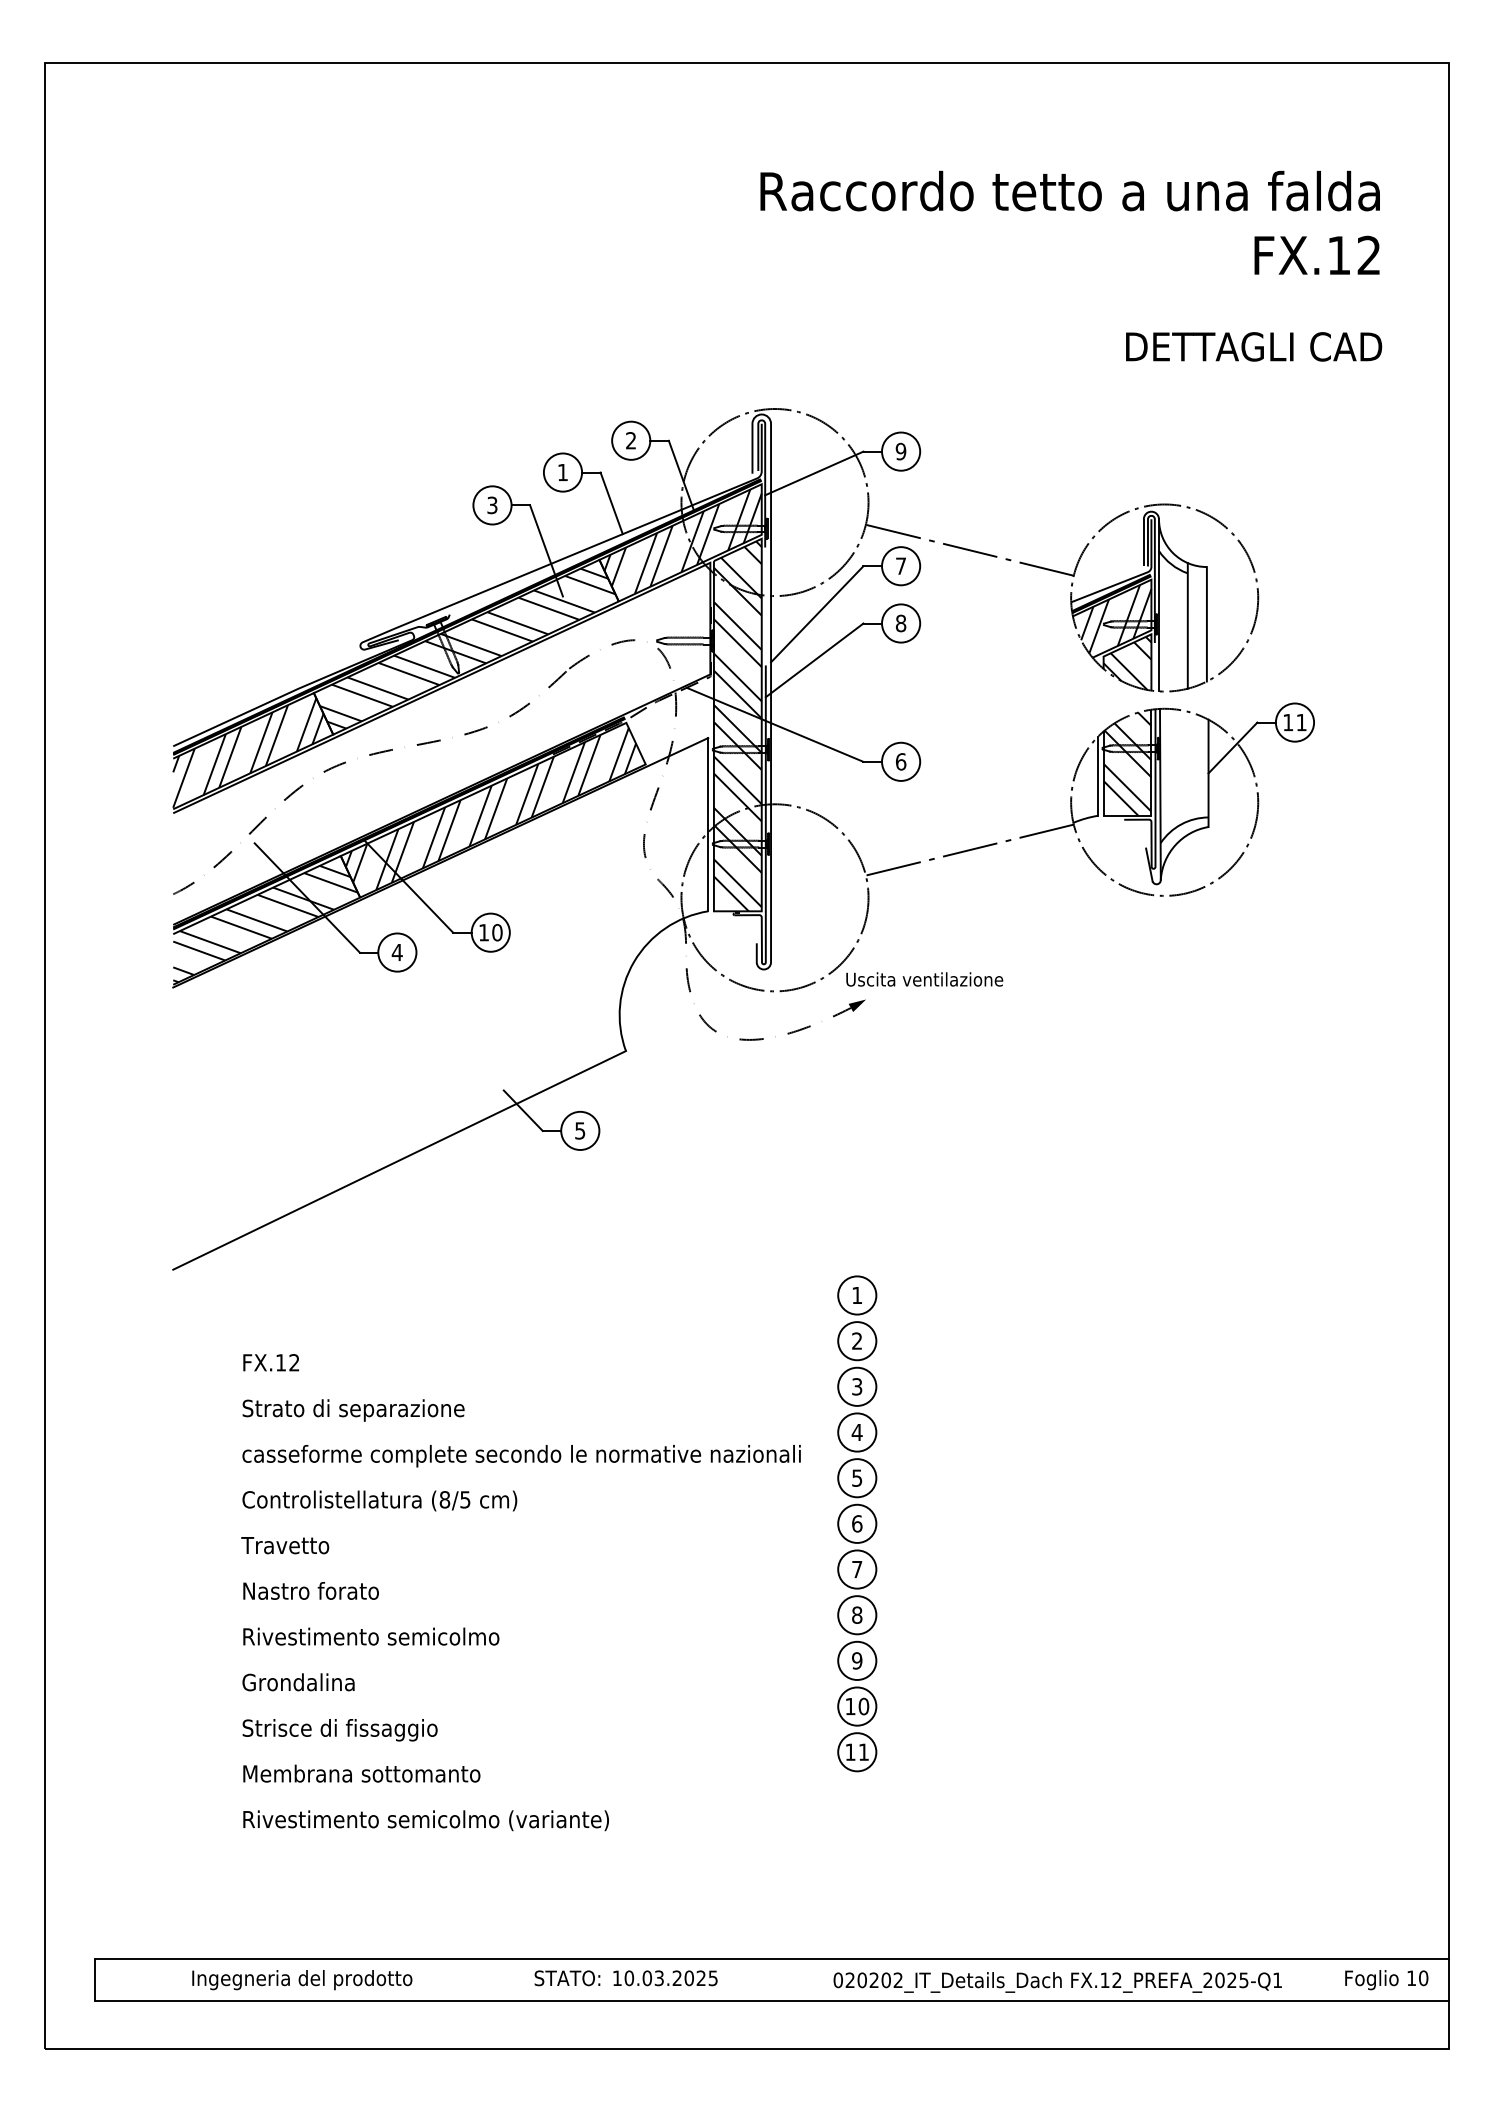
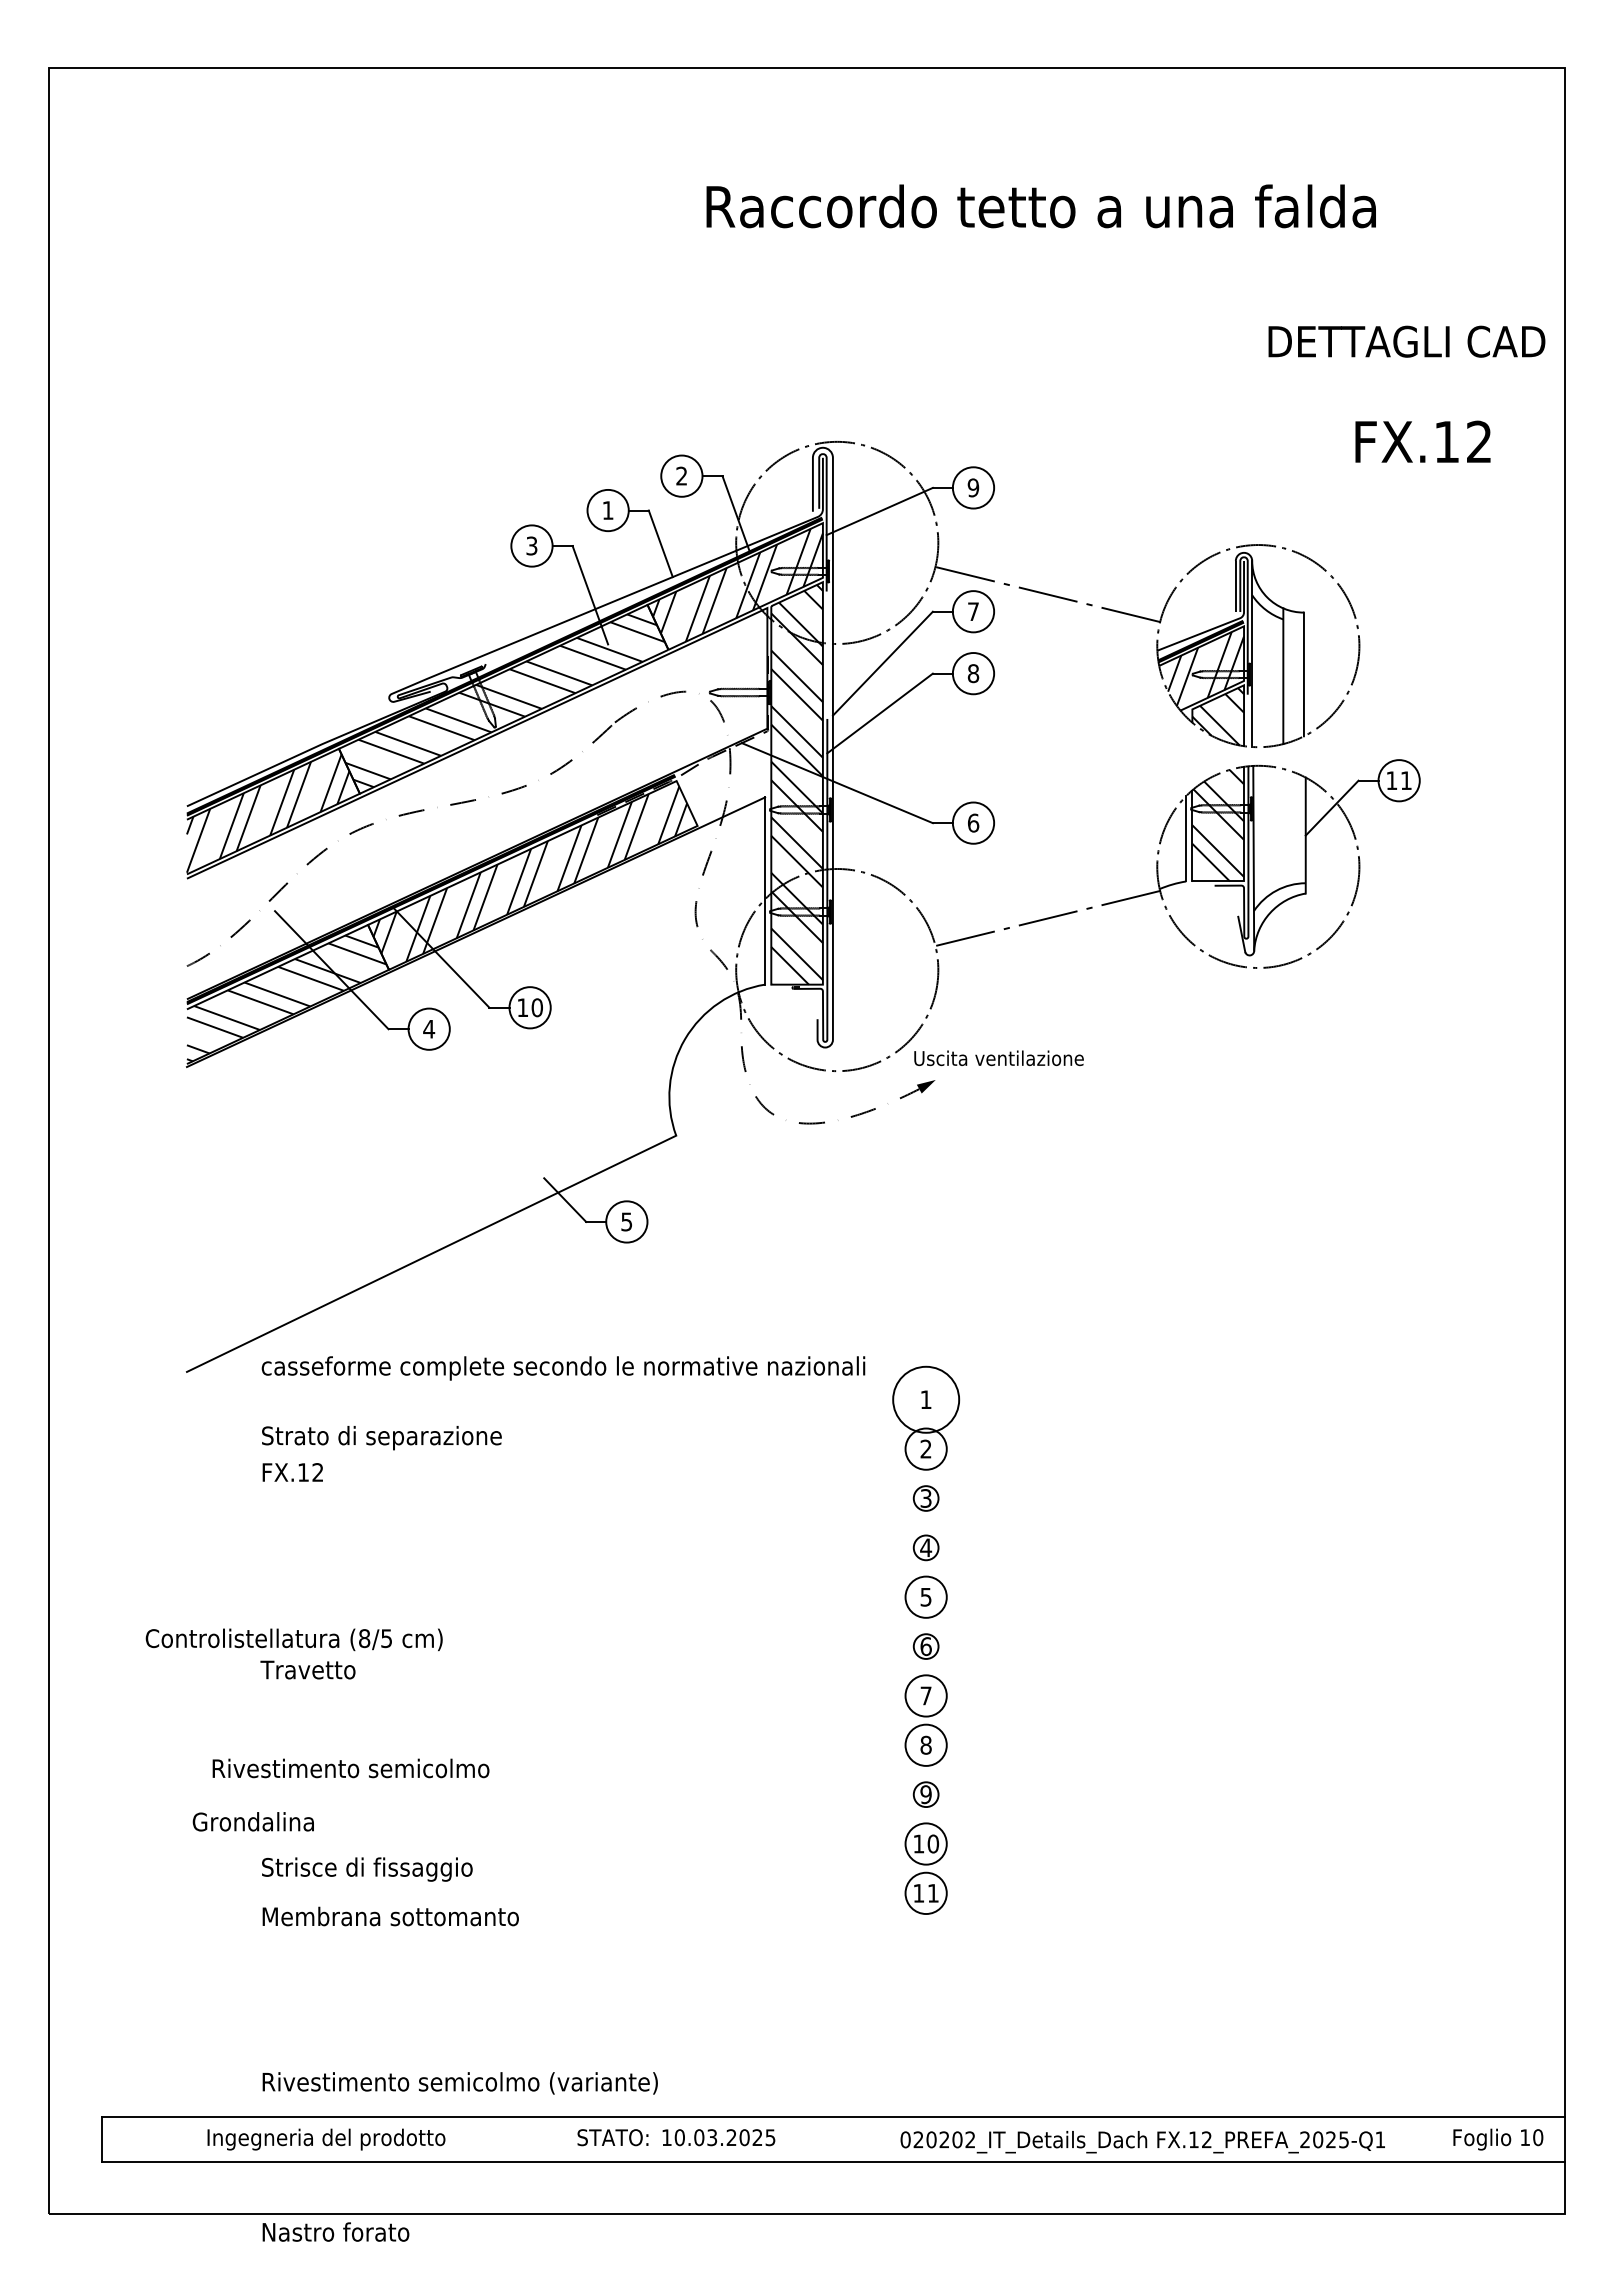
text: (1069, 191) -> (1040, 206), moved
text: (1316, 255) -> (1422, 441), moved
text: (1253, 346) -> (1406, 341), moved
circle: (856, 1295) -> (925, 1399), size x1.6
circle: (856, 1386) -> (925, 1498), size x0.6
text: (353, 1410) -> (381, 1438), moved
circle: (856, 1432) -> (925, 1547), size x0.6
text: (521, 1456) -> (563, 1368), moved
text: (379, 1500) -> (293, 1639), moved
circle: (856, 1523) -> (925, 1646), size x0.6
text: (310, 1590) -> (335, 2231), moved
text: (370, 1636) -> (350, 1768), moved
circle: (856, 1660) -> (925, 1794), size x0.6
text: (297, 1682) -> (252, 1821), moved
text: (425, 1820) -> (459, 2083), moved

